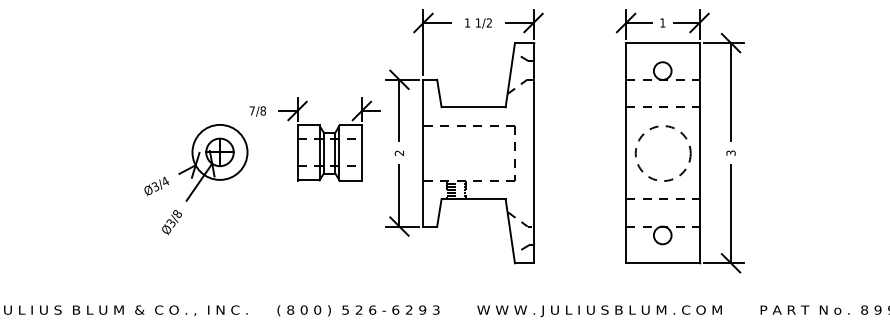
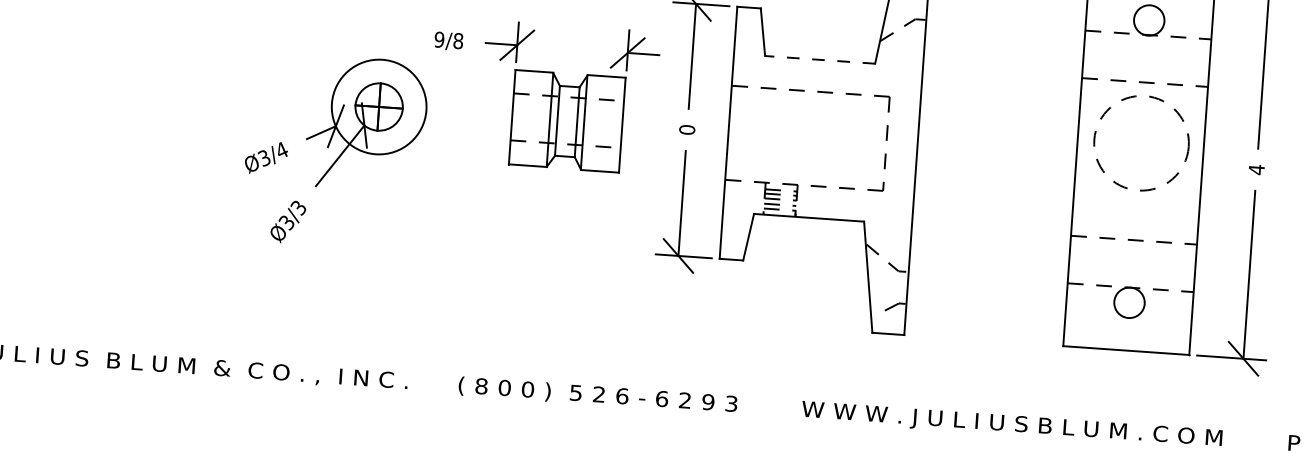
line: (473, 107) -> (819, 60), solid -> dashed
text: (251, 110) -> (438, 38), 7/8 -> 9/8
text: (399, 152) -> (687, 128), 2 -> 0
circle: (662, 153) -> (1140, 143), moved
text: (730, 153) -> (1255, 170), 3 -> 4
text: (176, 214) -> (296, 208), Ø3/8 -> Ø3/3

